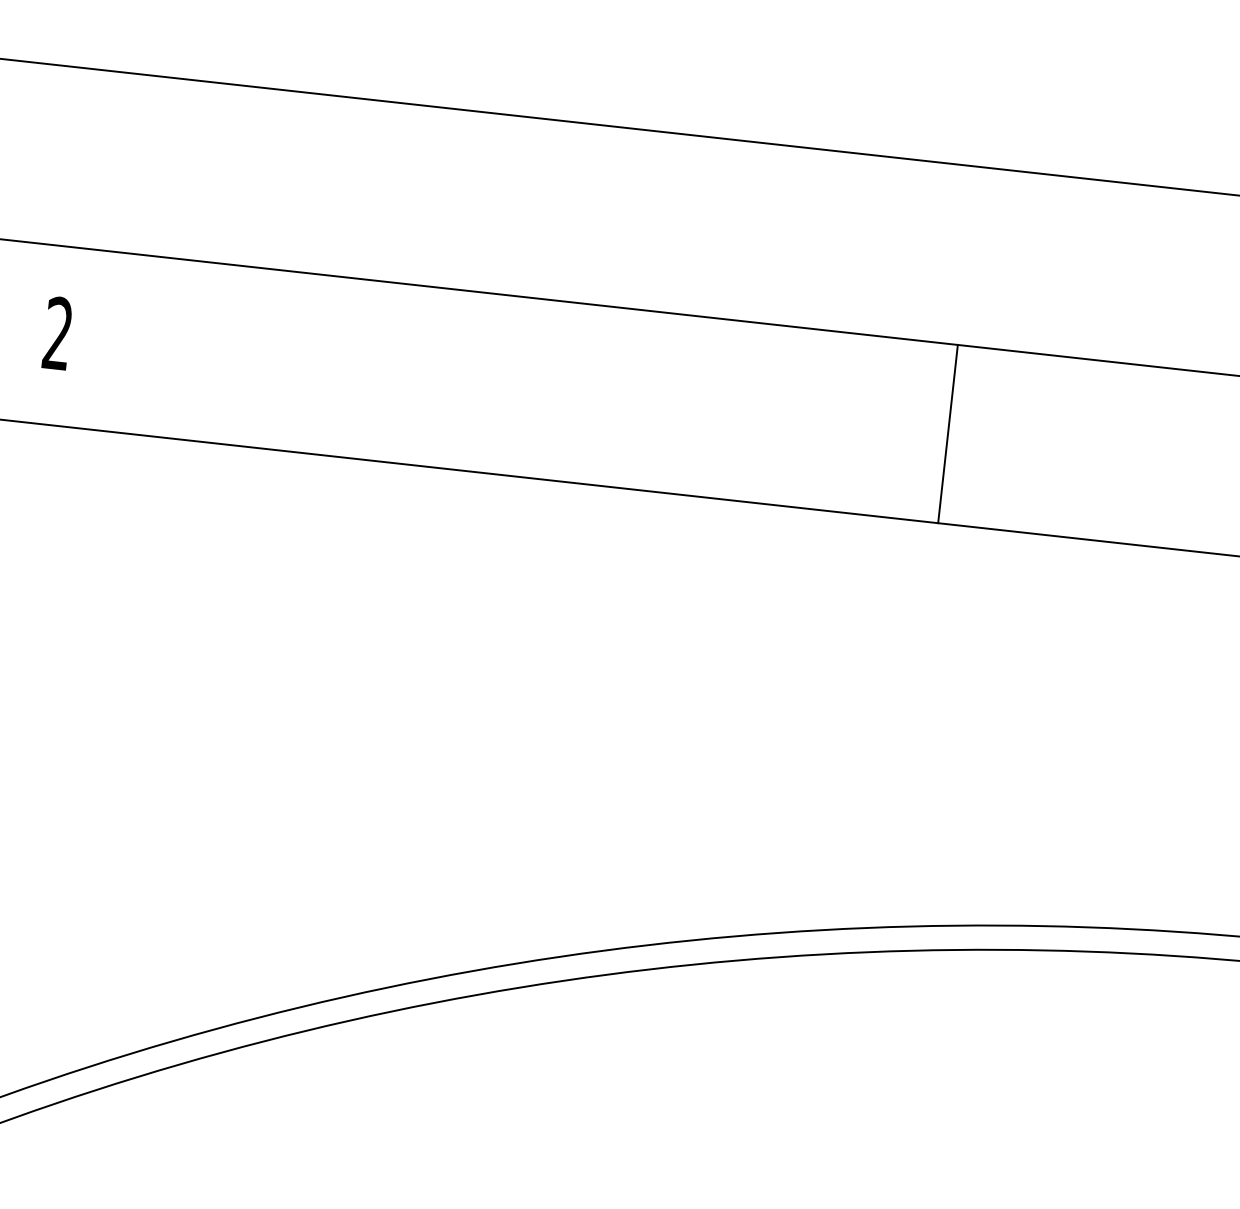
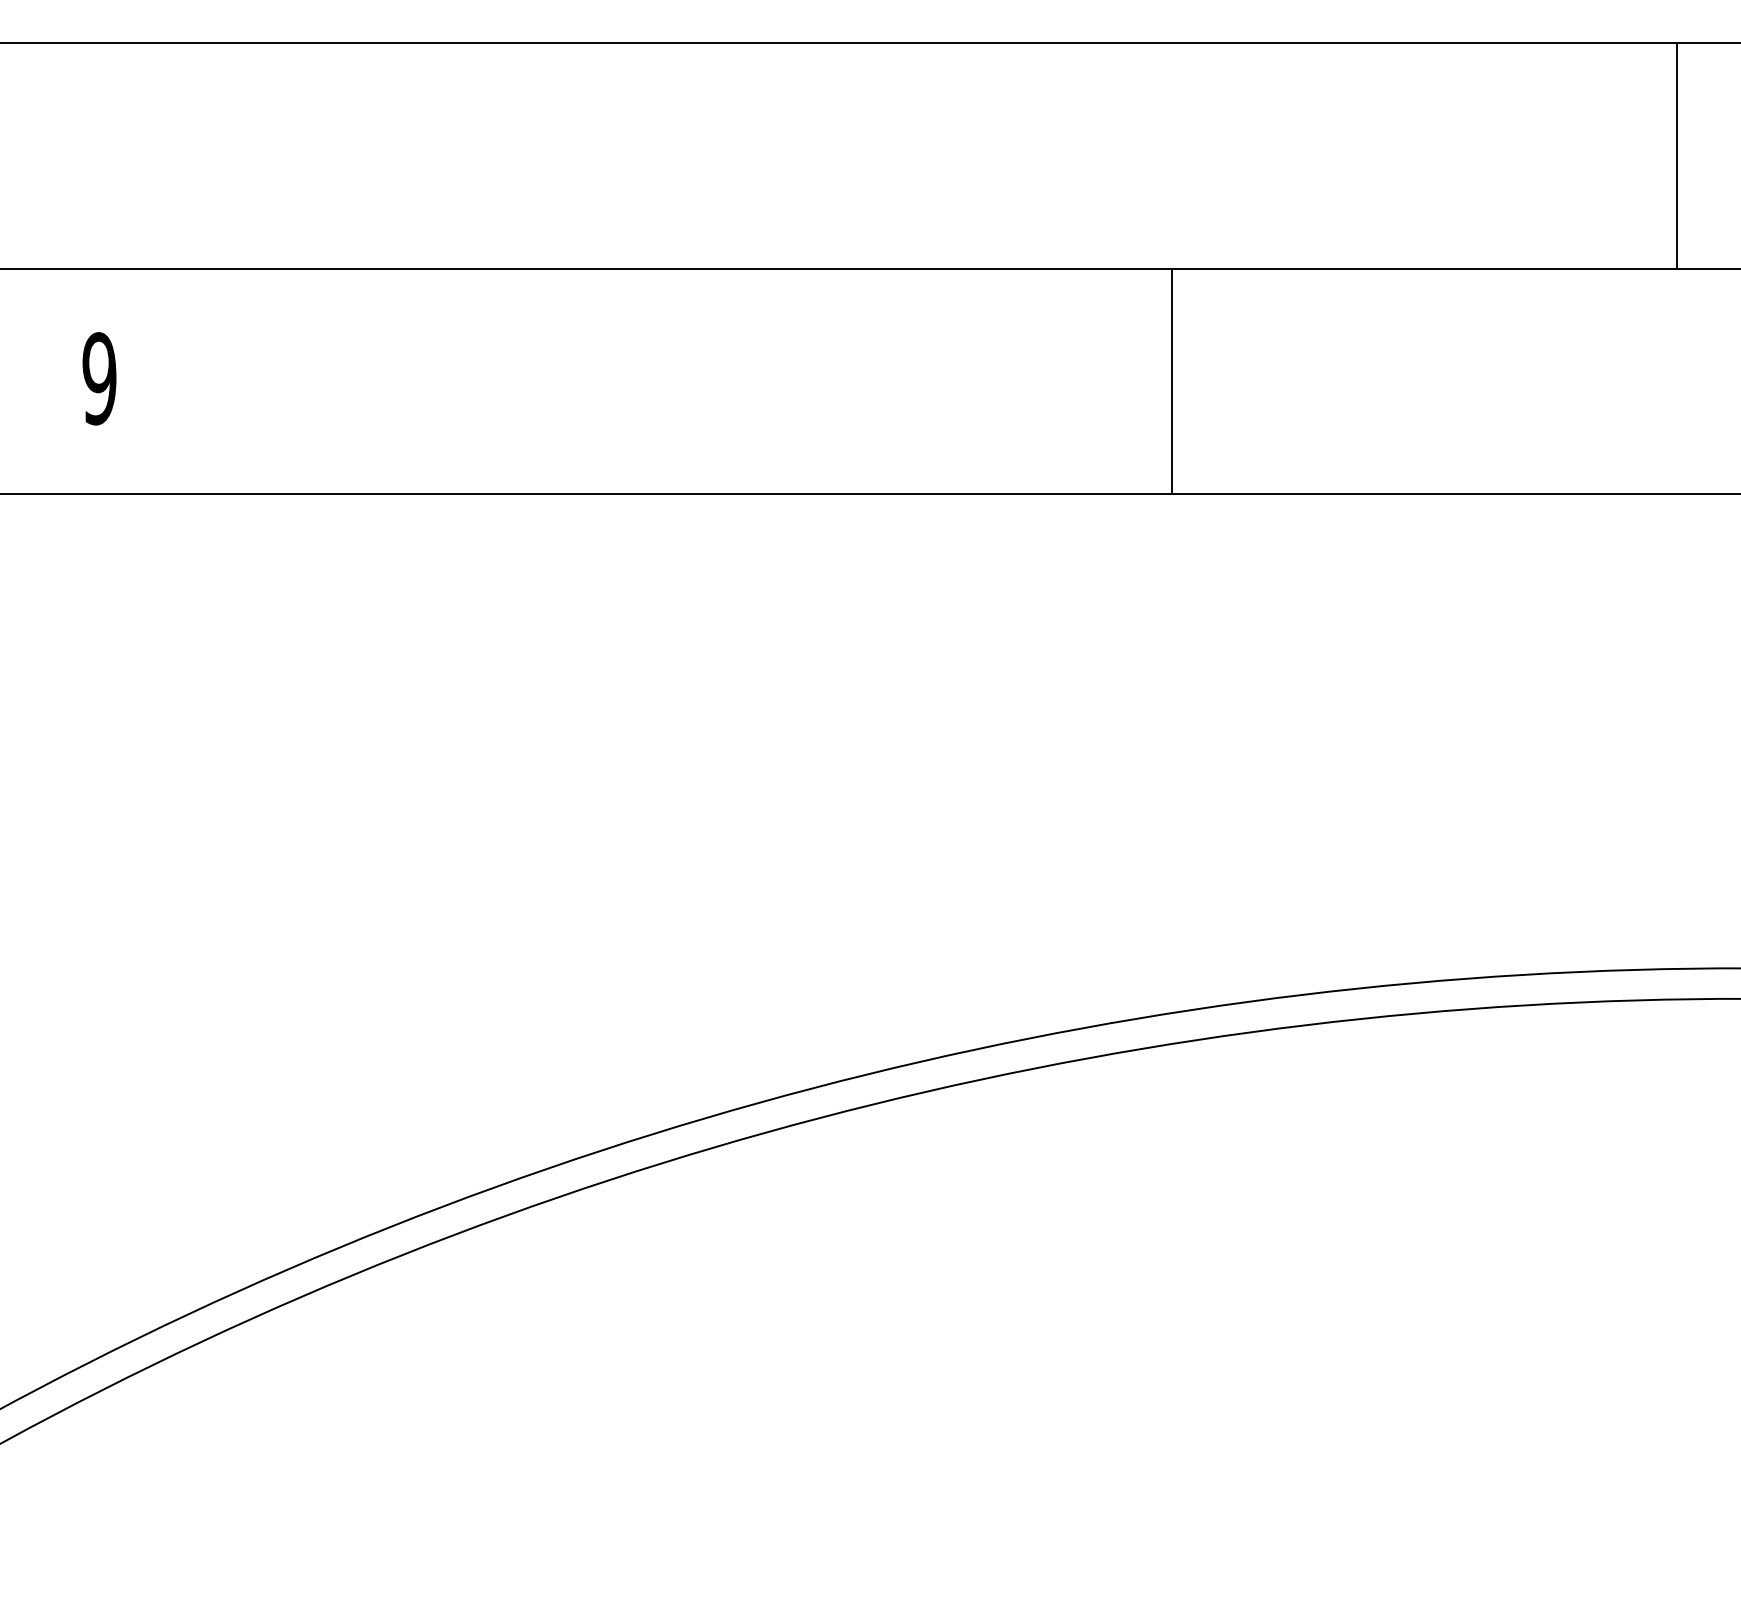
text: (58, 333) -> (99, 378), 2 -> 9
line: (947, 434) -> (1171, 381), moved

